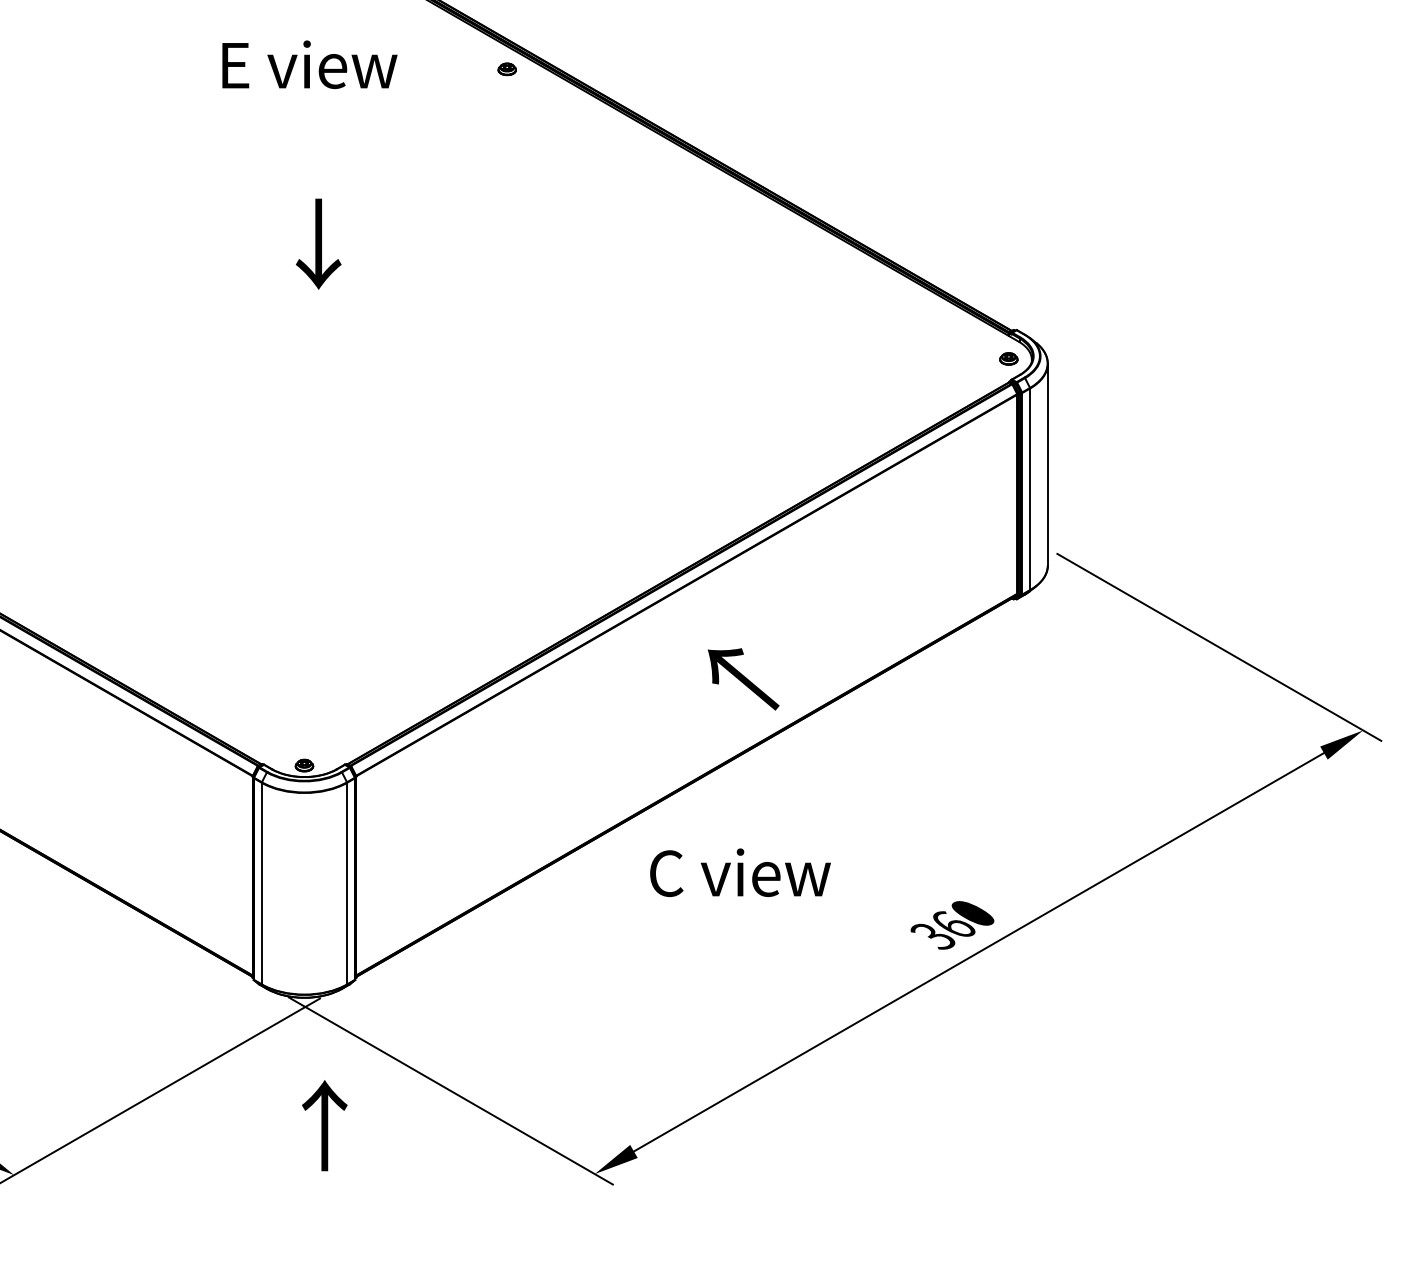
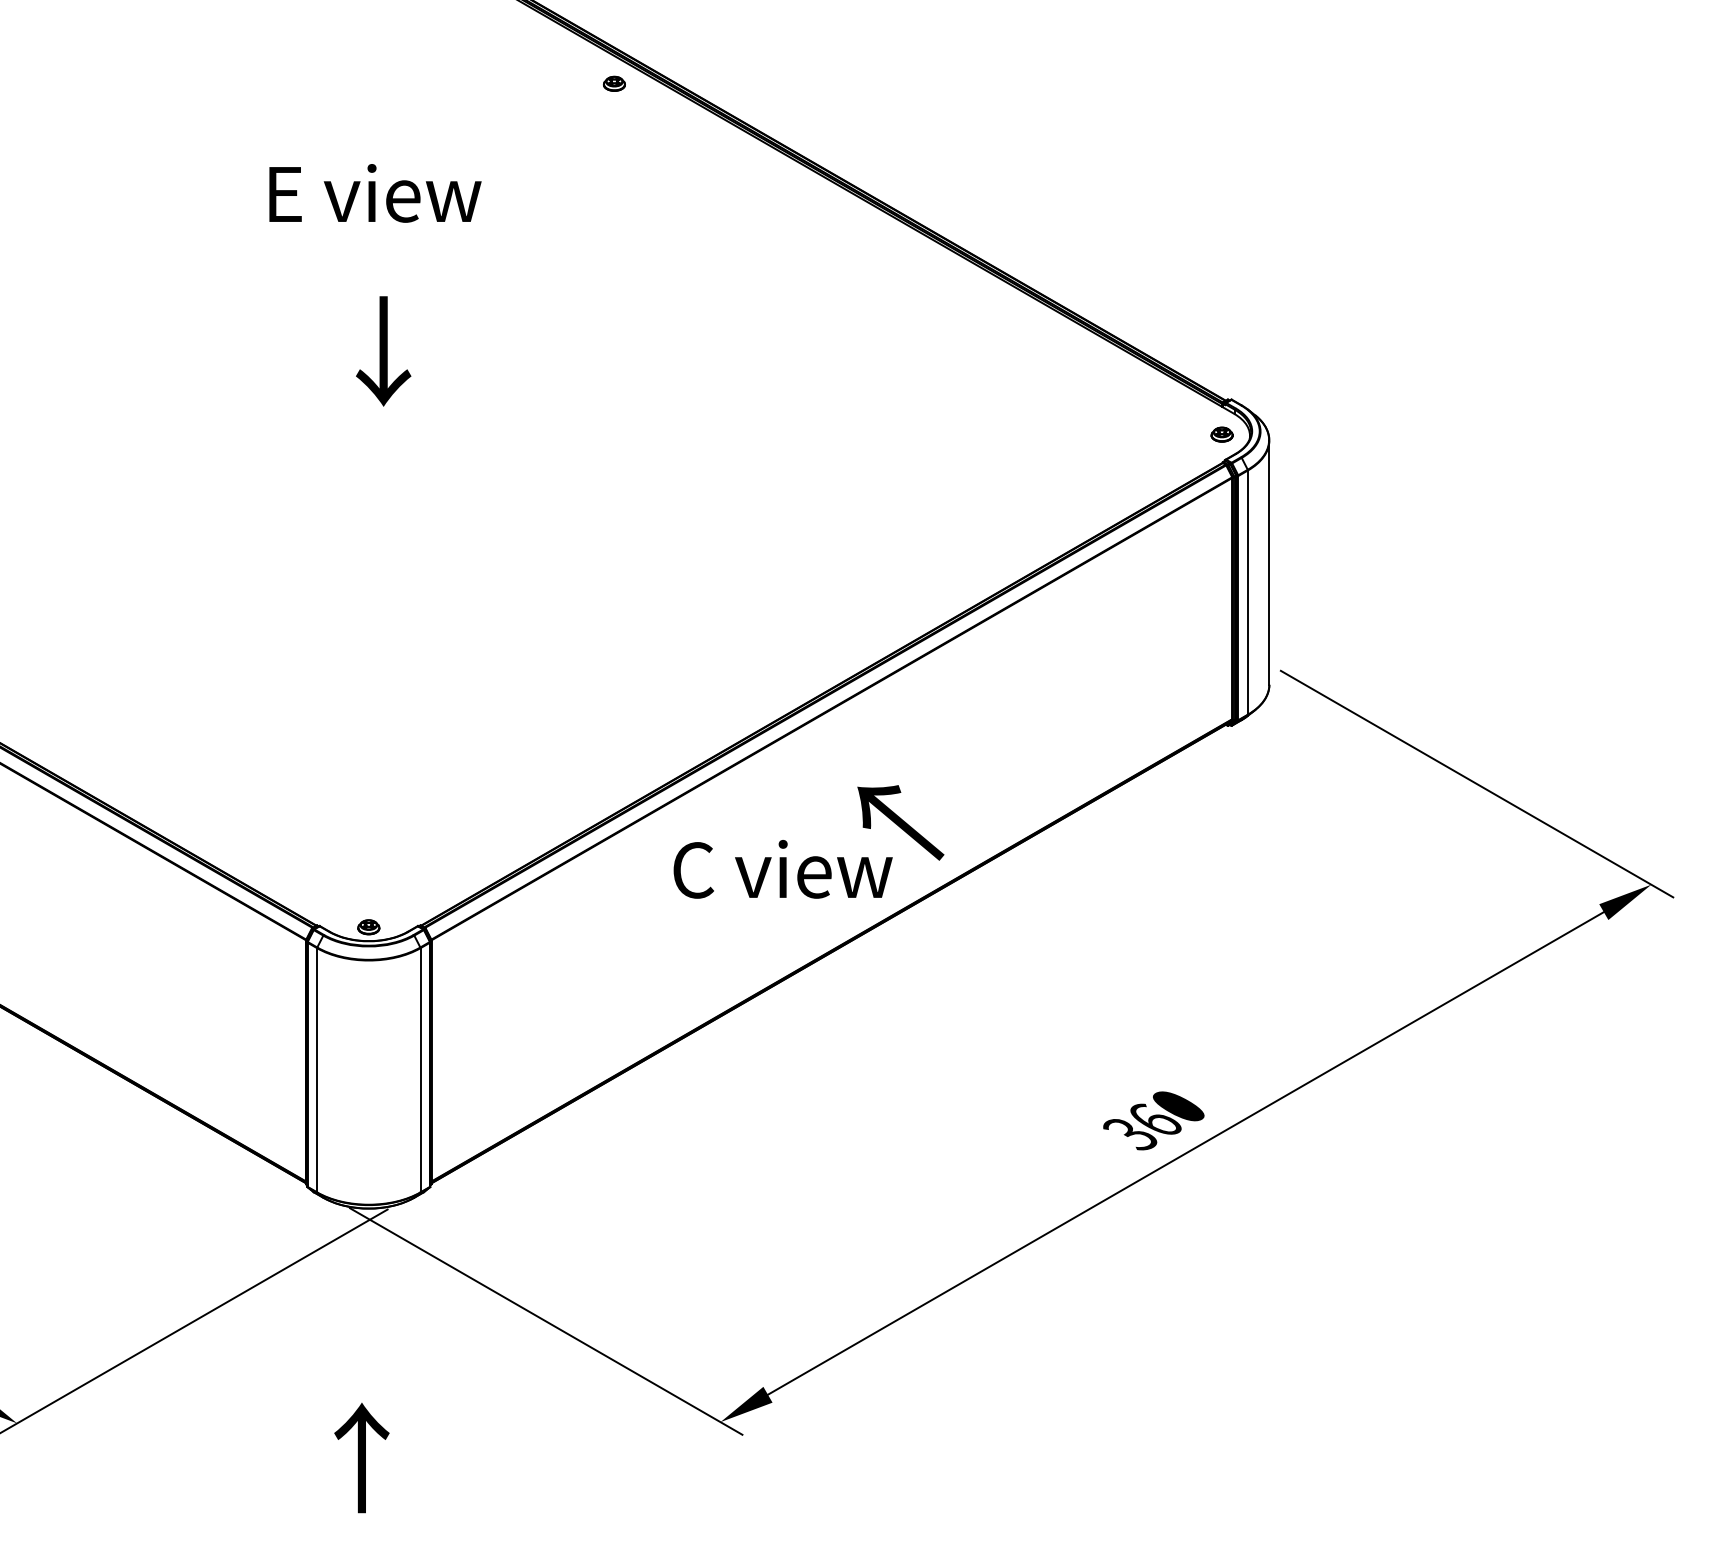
text: (309, 64) -> (374, 193), moved
text: (318, 243) -> (383, 350), moved
text: (740, 872) -> (783, 869), moved
text: (324, 1125) -> (361, 1457), moved

